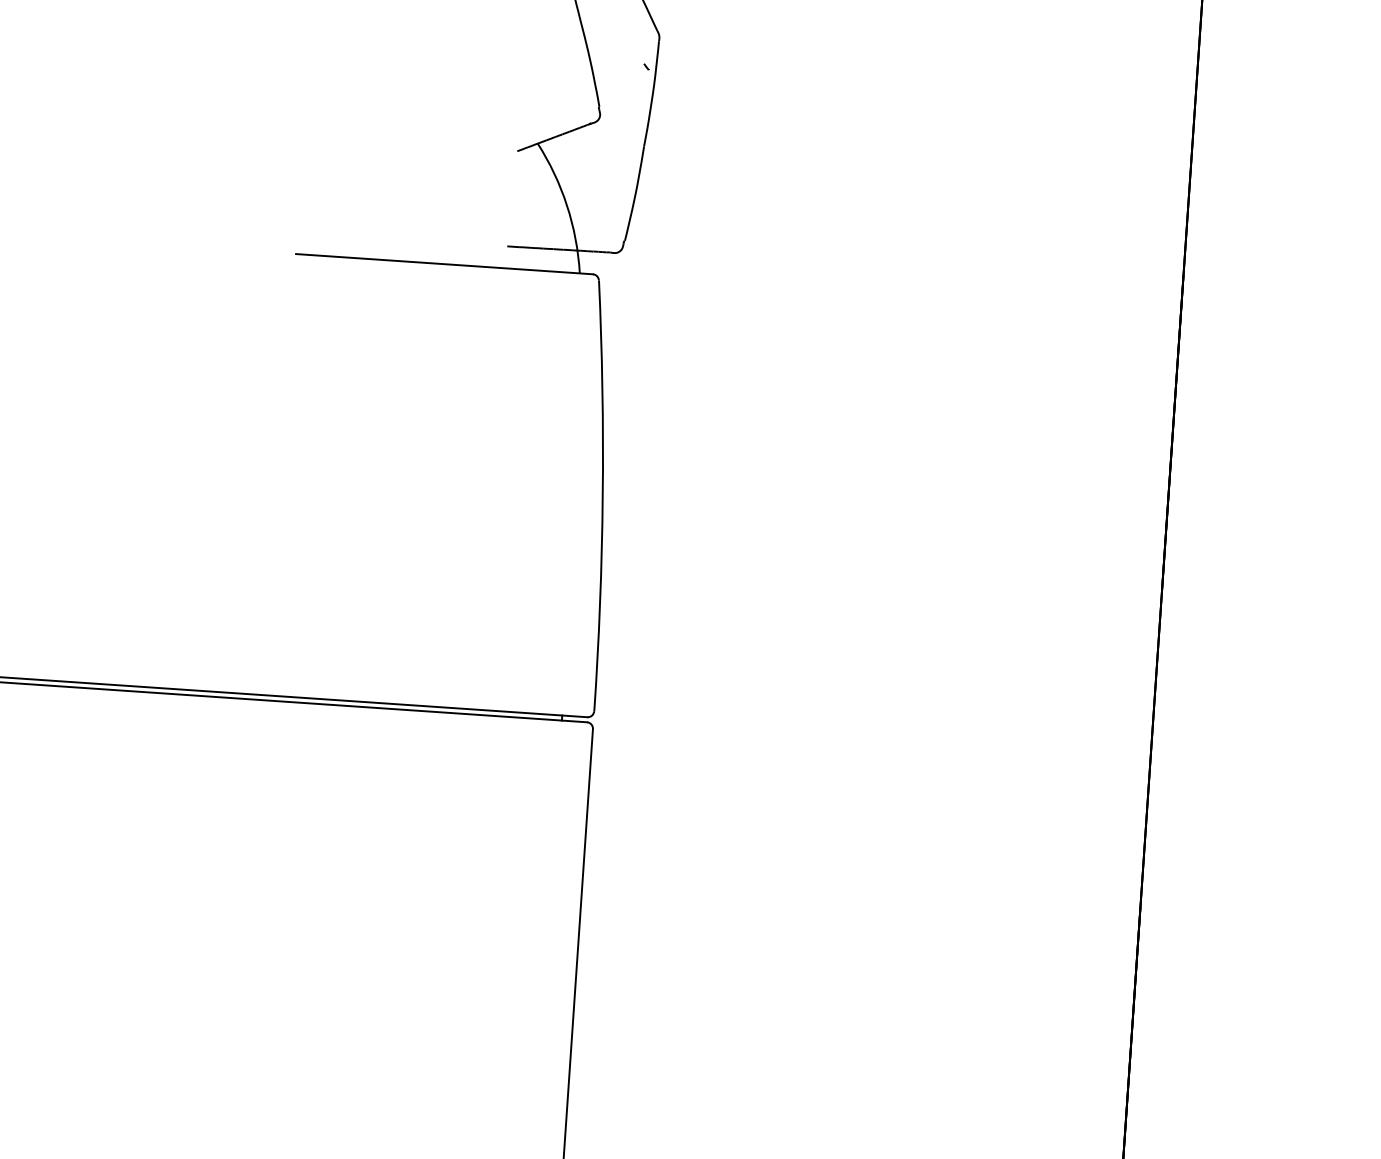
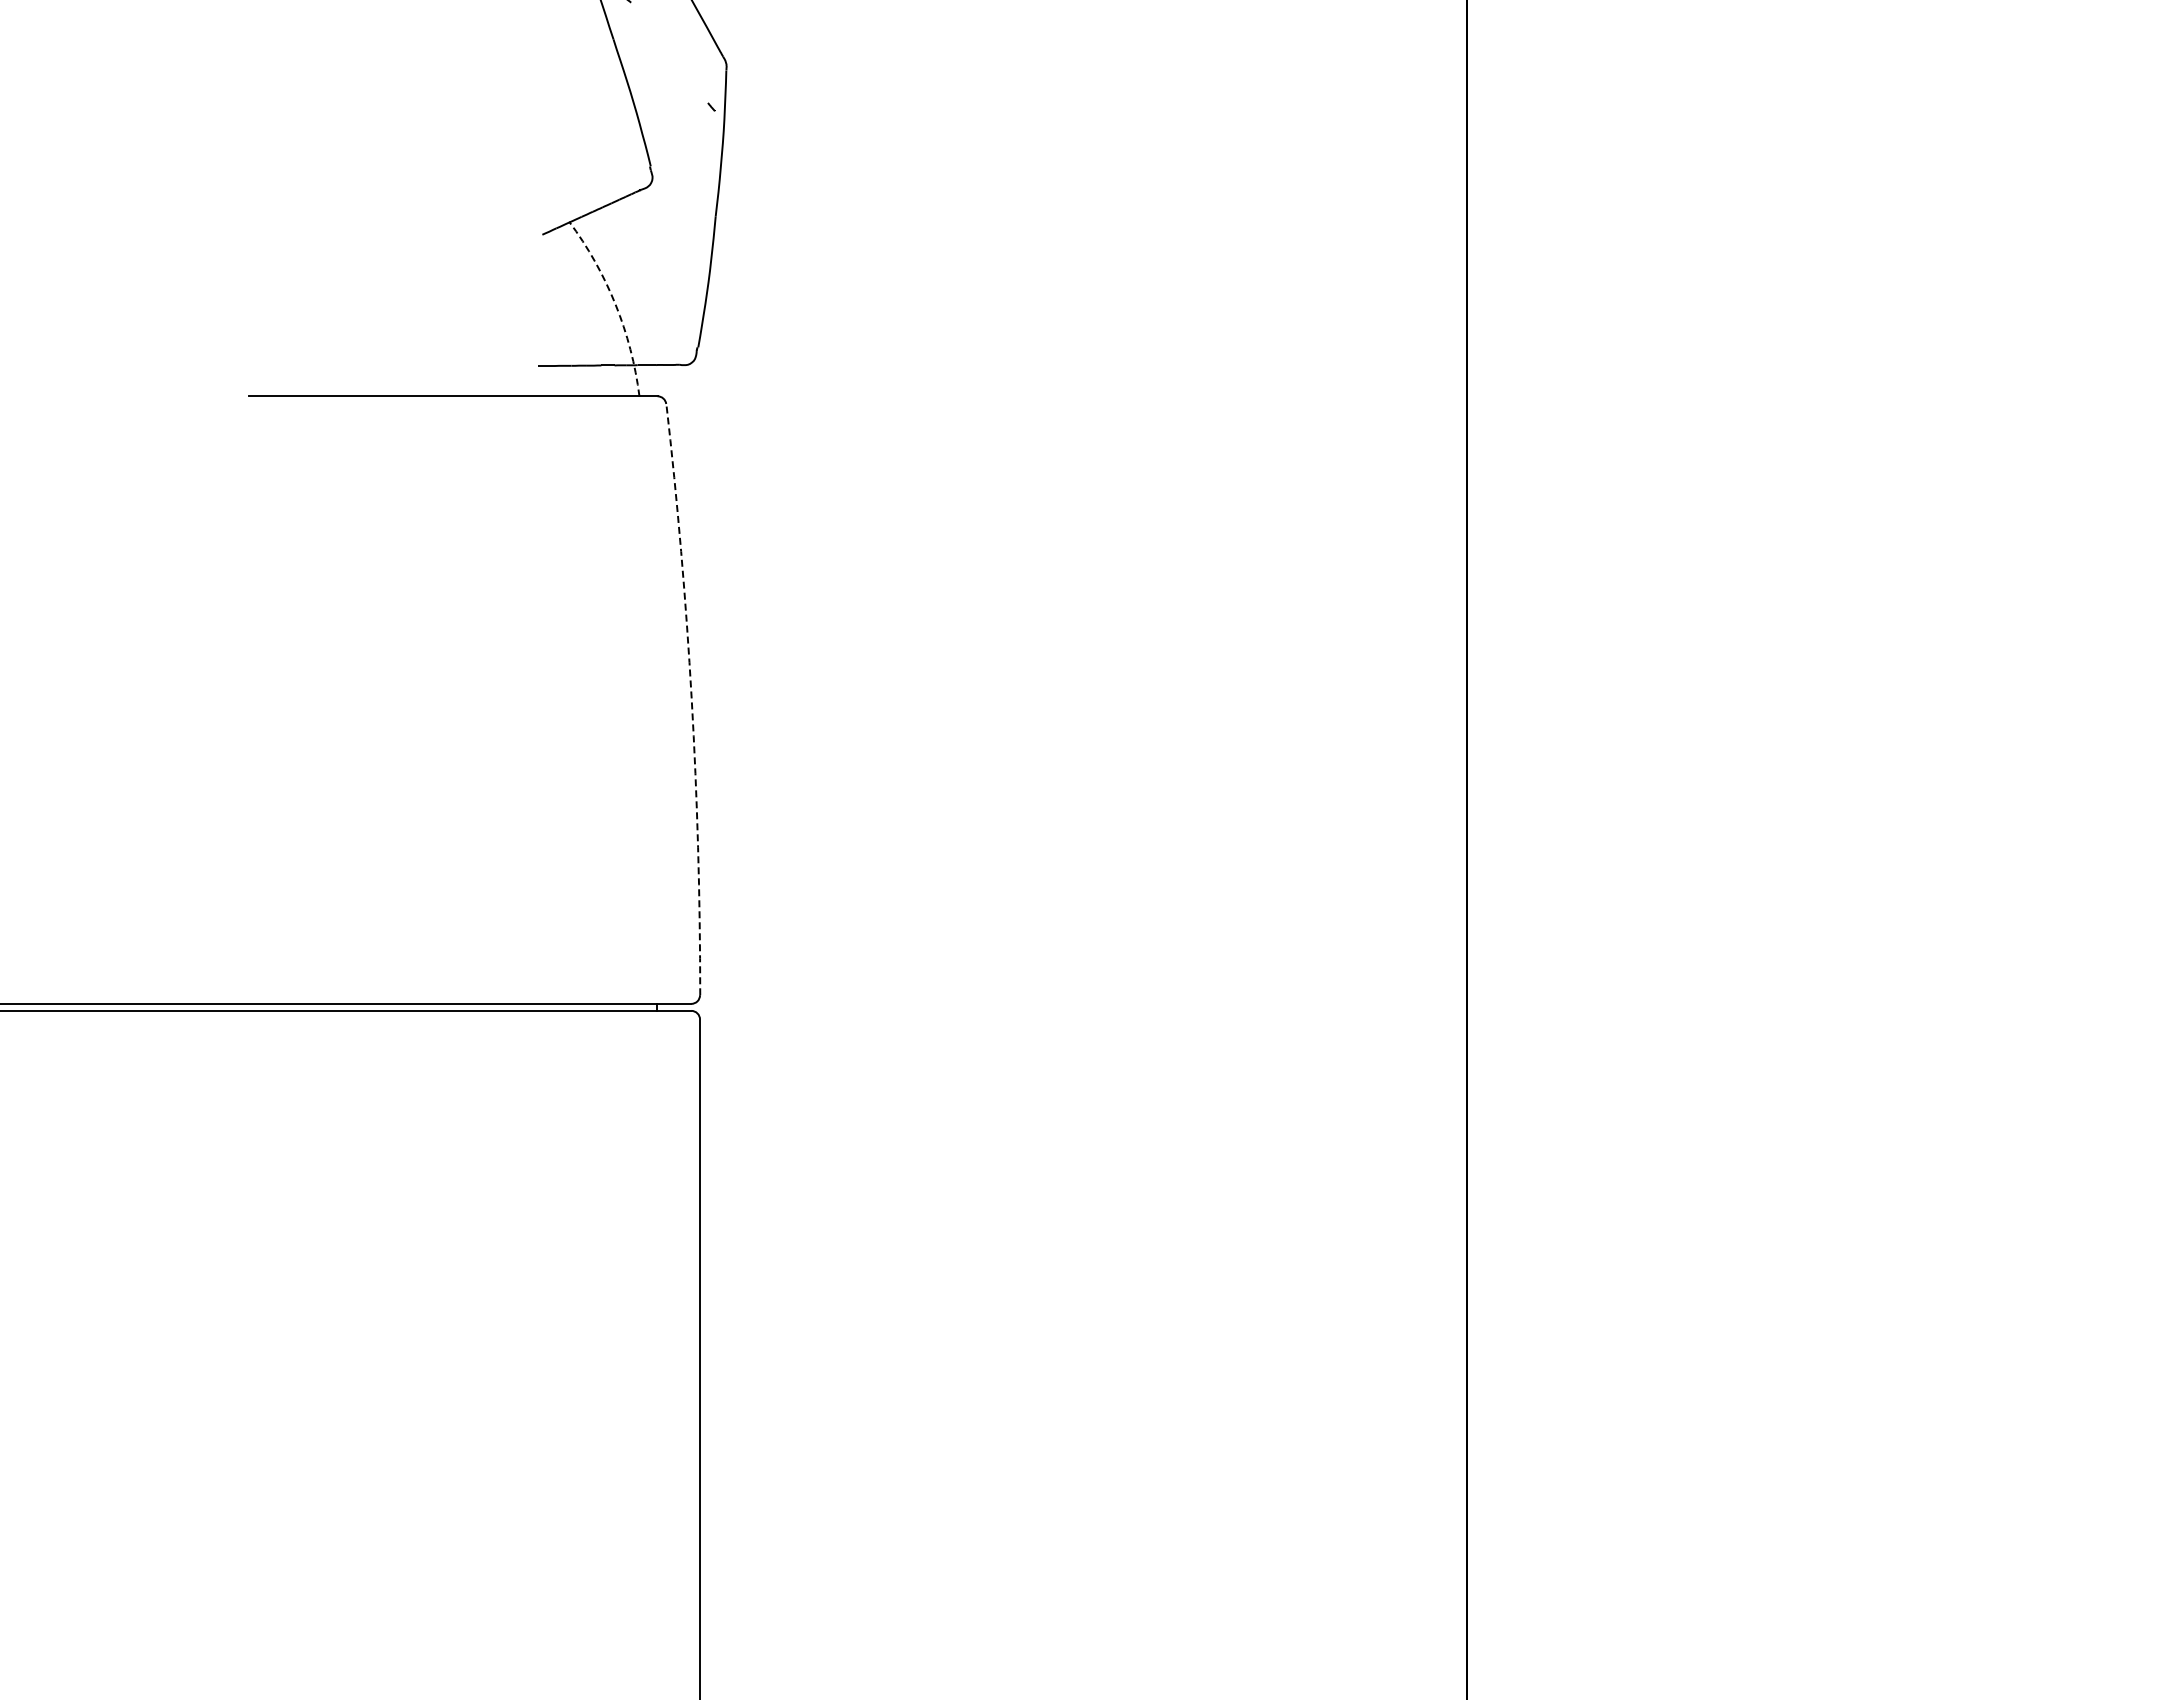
arc: (566, 205) -> (615, 304), solid -> dashed
arc: (602, 496) -> (691, 699), solid -> dashed

